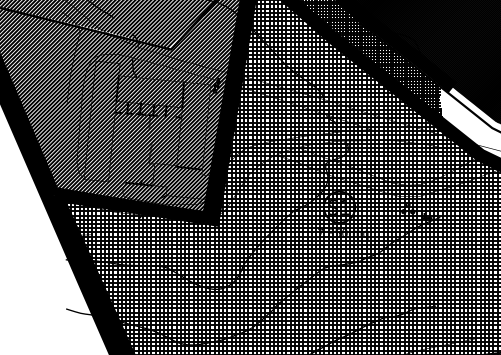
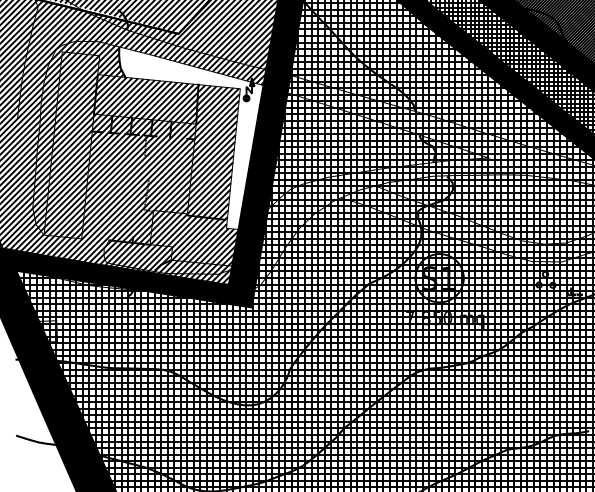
hatch: (180, 120) -> (193, 143), removed

